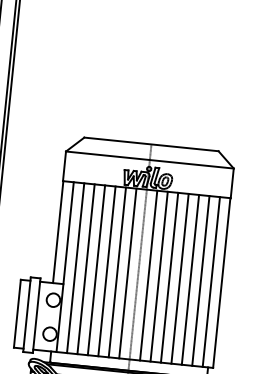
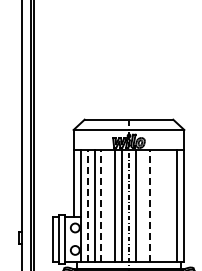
line: (75, 268) -> (87, 205), solid -> dashed
line: (96, 270) -> (101, 205), solid -> dashed
line: (107, 271) -> (108, 205), removed
line: (158, 276) -> (142, 205), removed
line: (169, 277) -> (149, 205), solid -> dashed
line: (179, 278) -> (156, 205), removed
line: (190, 279) -> (163, 205), removed
line: (201, 280) -> (170, 205), removed

